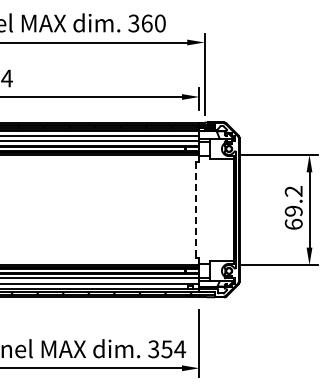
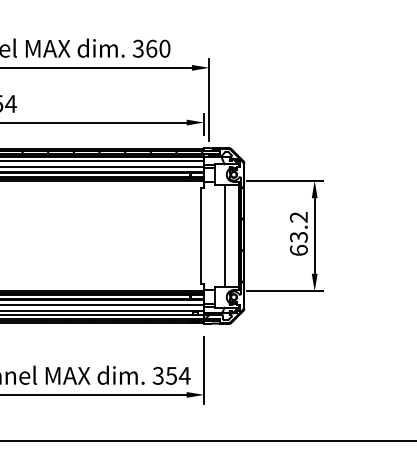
hatch: (219, 207) -> (224, 233), added
line: (219, 209) -> (224, 235), added
line: (195, 210) -> (200, 236), dashed -> solid
text: (293, 210) -> (298, 236), 69.2 -> 63.2

